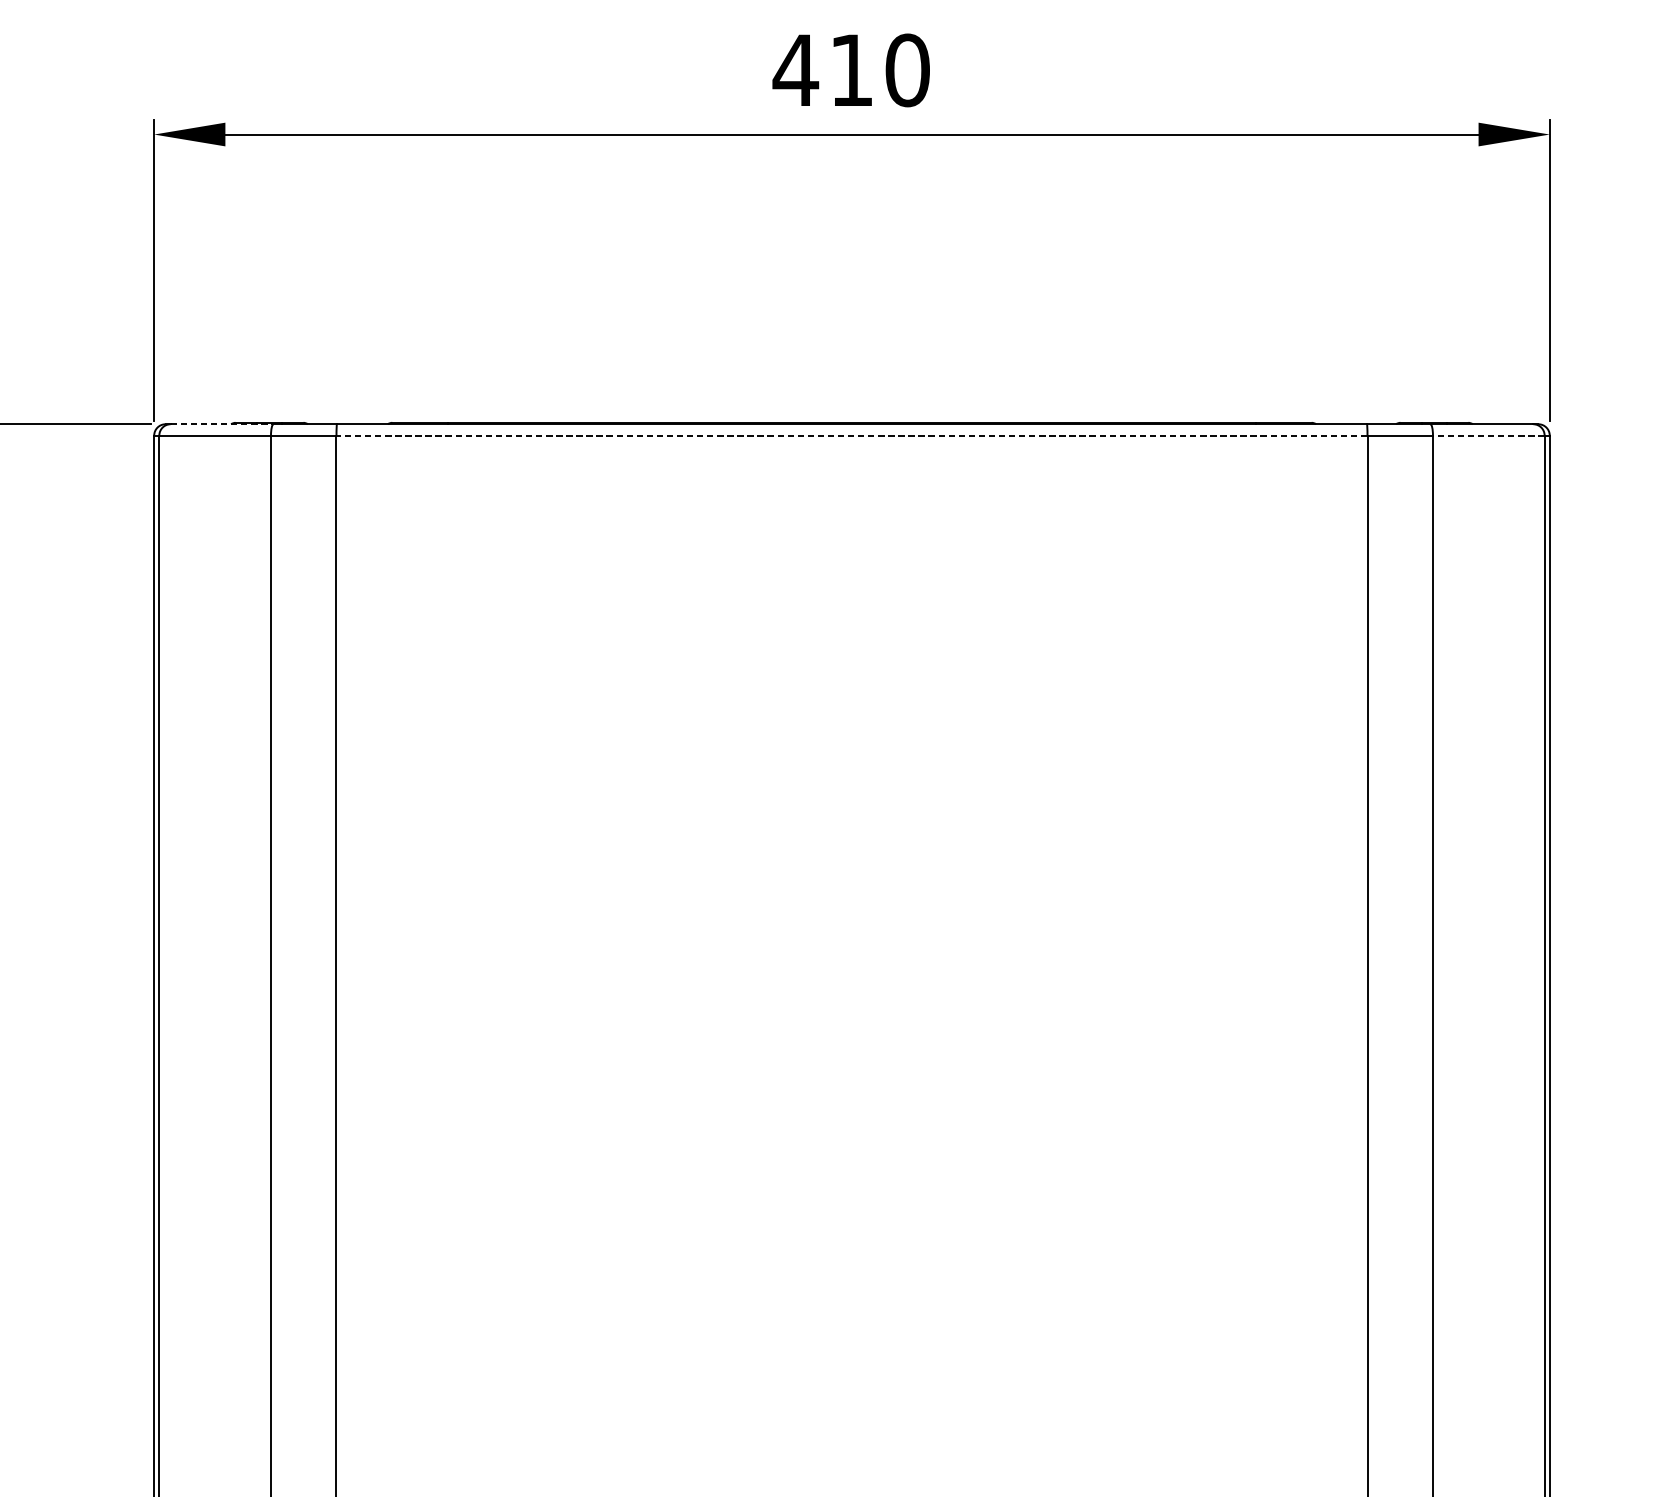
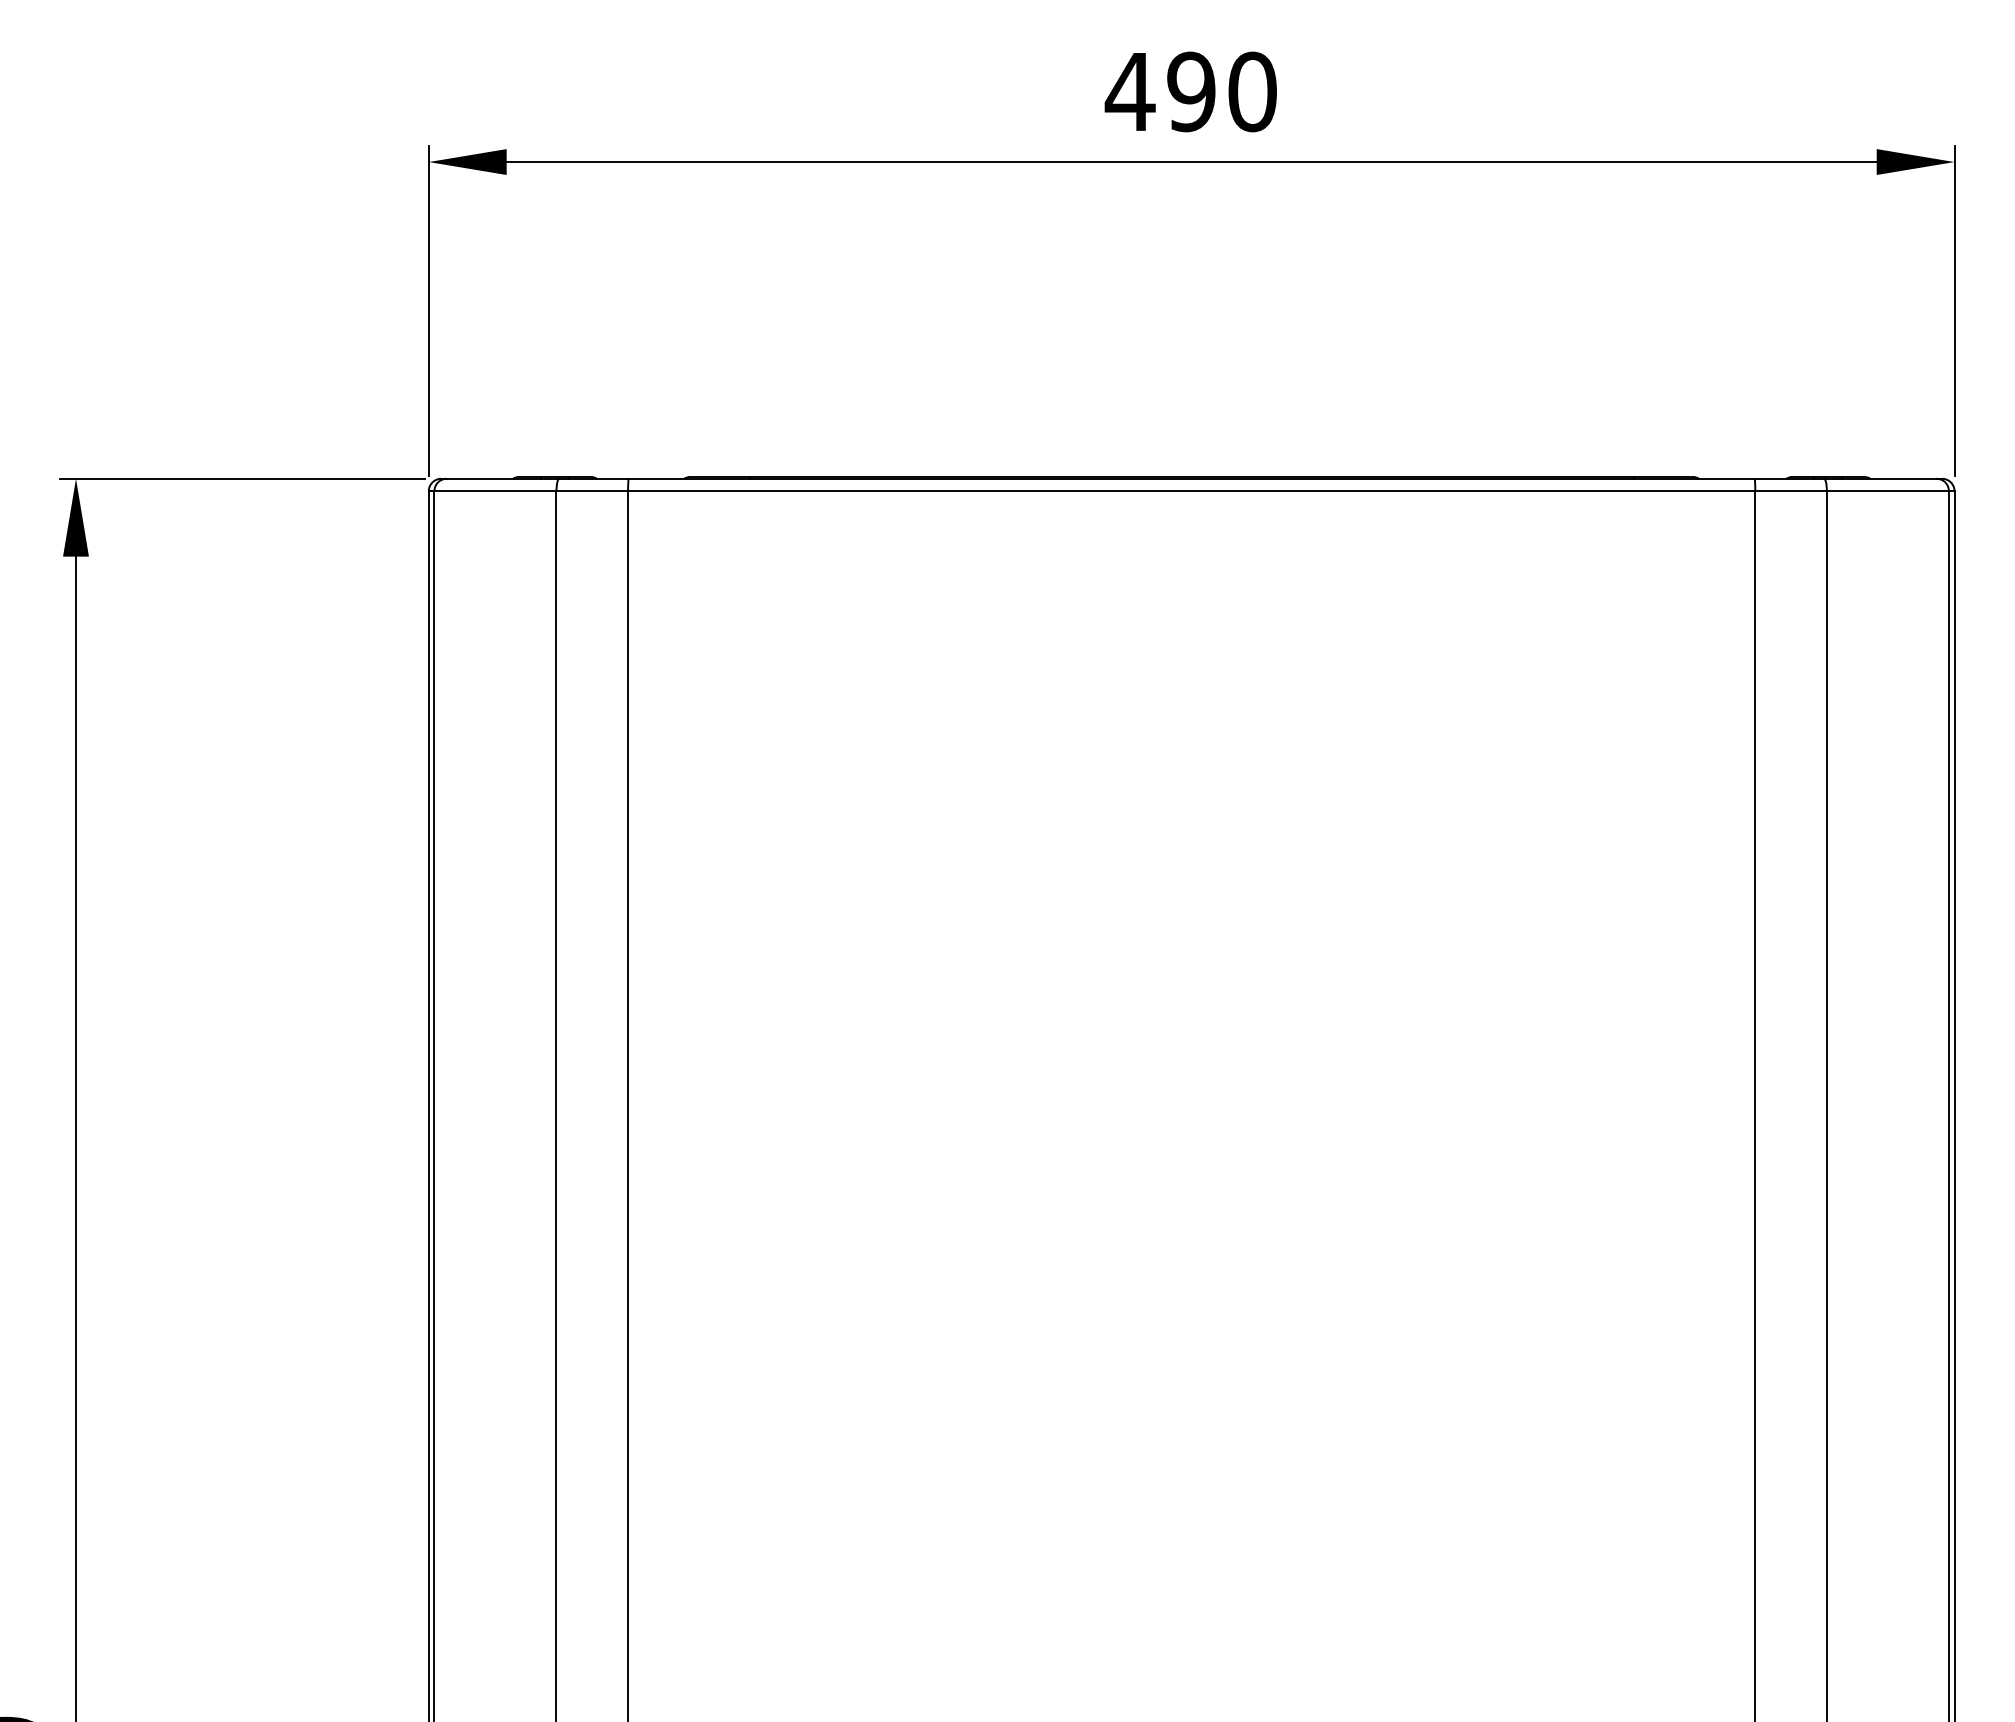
text: (851, 70) -> (1191, 91), 410 -> 490
line: (222, 423) -> (503, 478), dashed -> solid
line: (851, 435) -> (1191, 491), dashed -> solid
line: (1488, 435) -> (1887, 491), dashed -> solid

